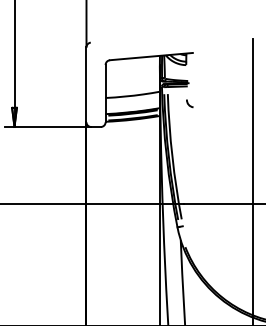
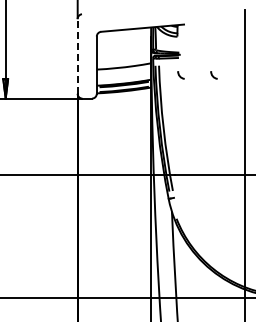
line: (86, 84) -> (77, 56), solid -> dashed
curve: (221, 103) -> (212, 75), added

